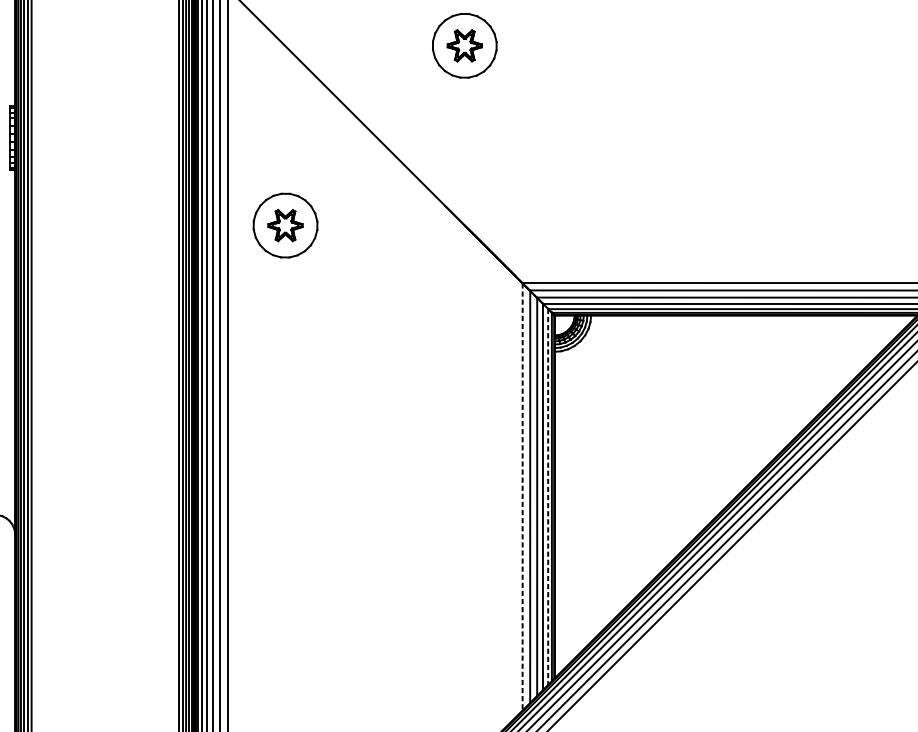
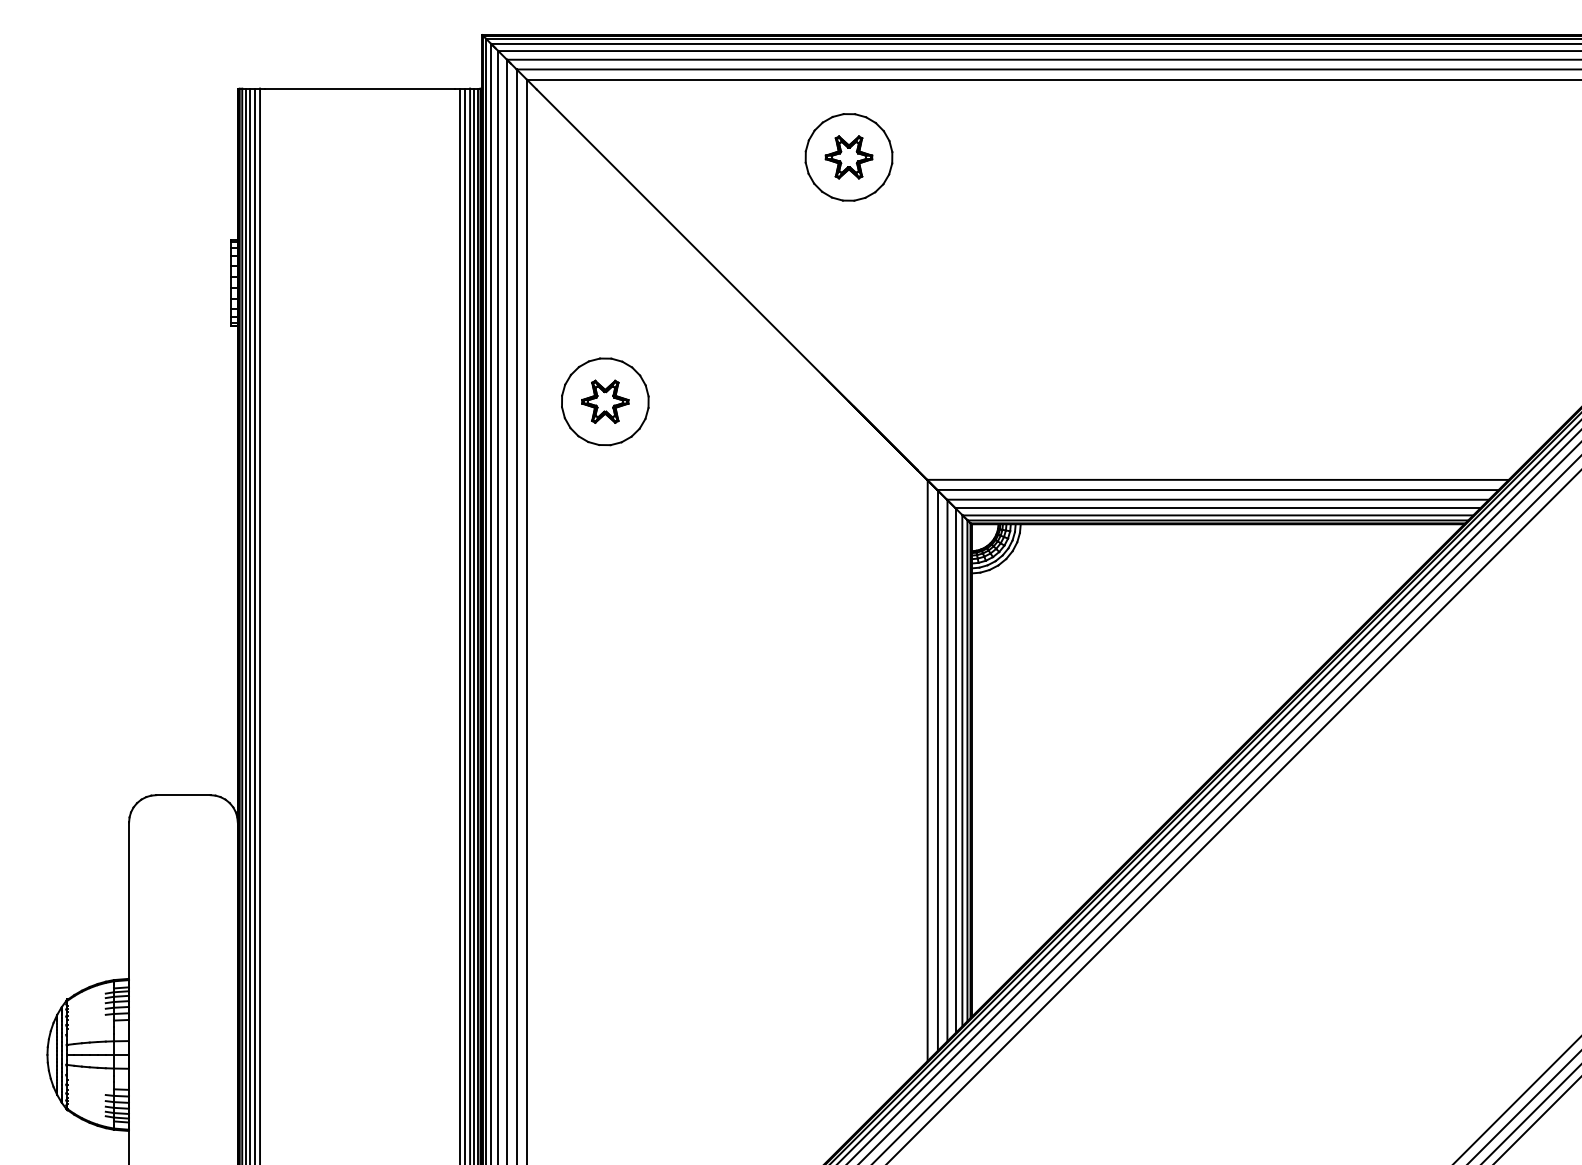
line: (548, 496) -> (962, 770), dashed -> solid
line: (522, 497) -> (927, 771), dashed -> solid

